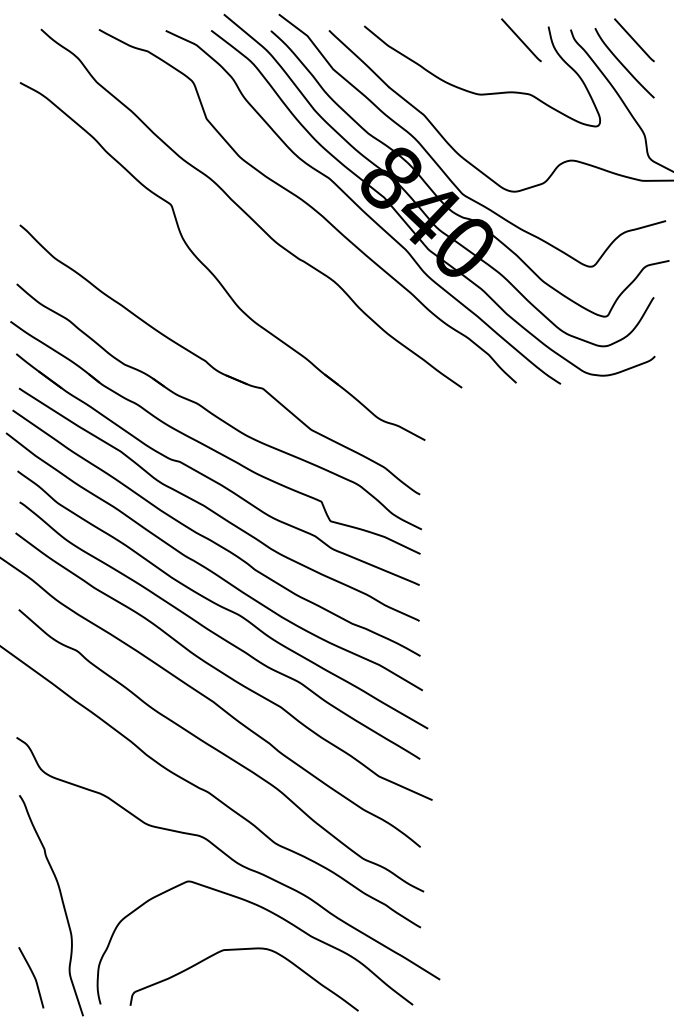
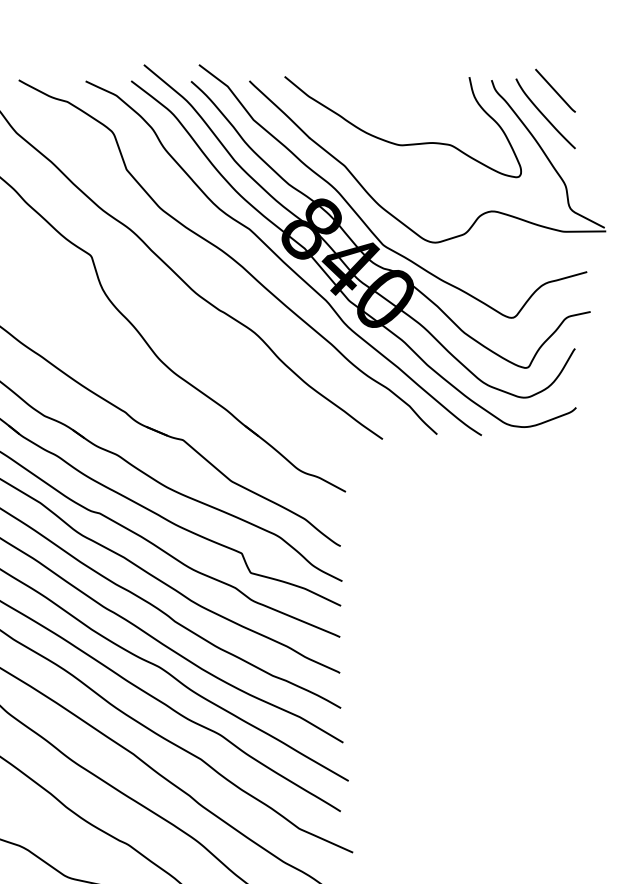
line: (521, 40) -> (442, 91), removed

